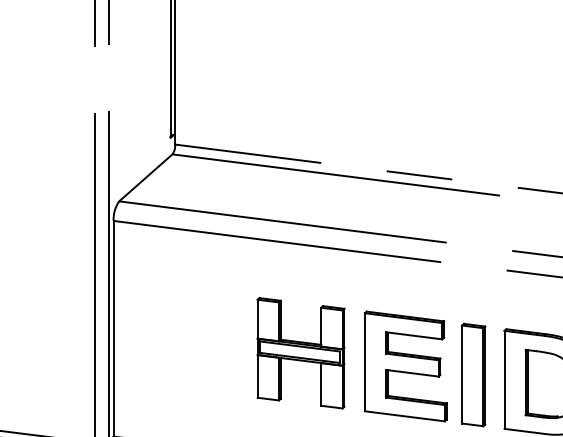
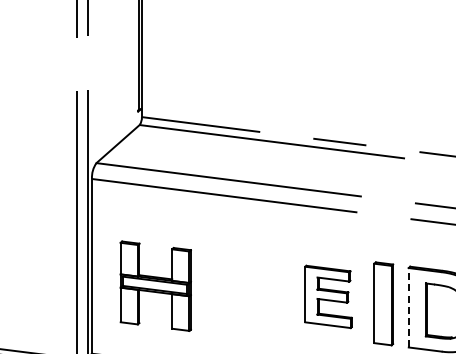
part: (300, 352) -> (155, 285), moved
part: (405, 365) -> (328, 296), size x0.7
line: (504, 379) -> (408, 307), solid -> dashed

